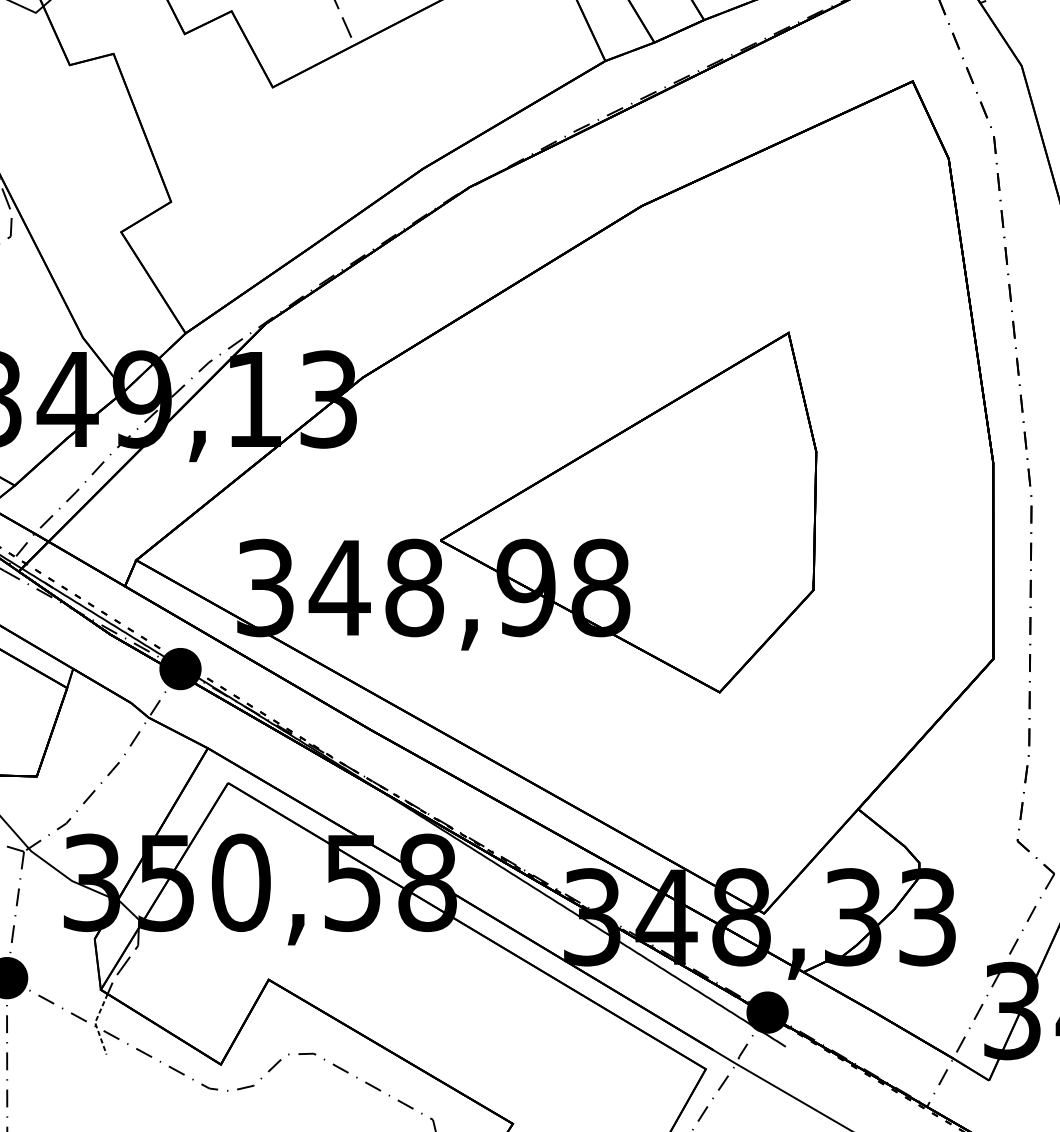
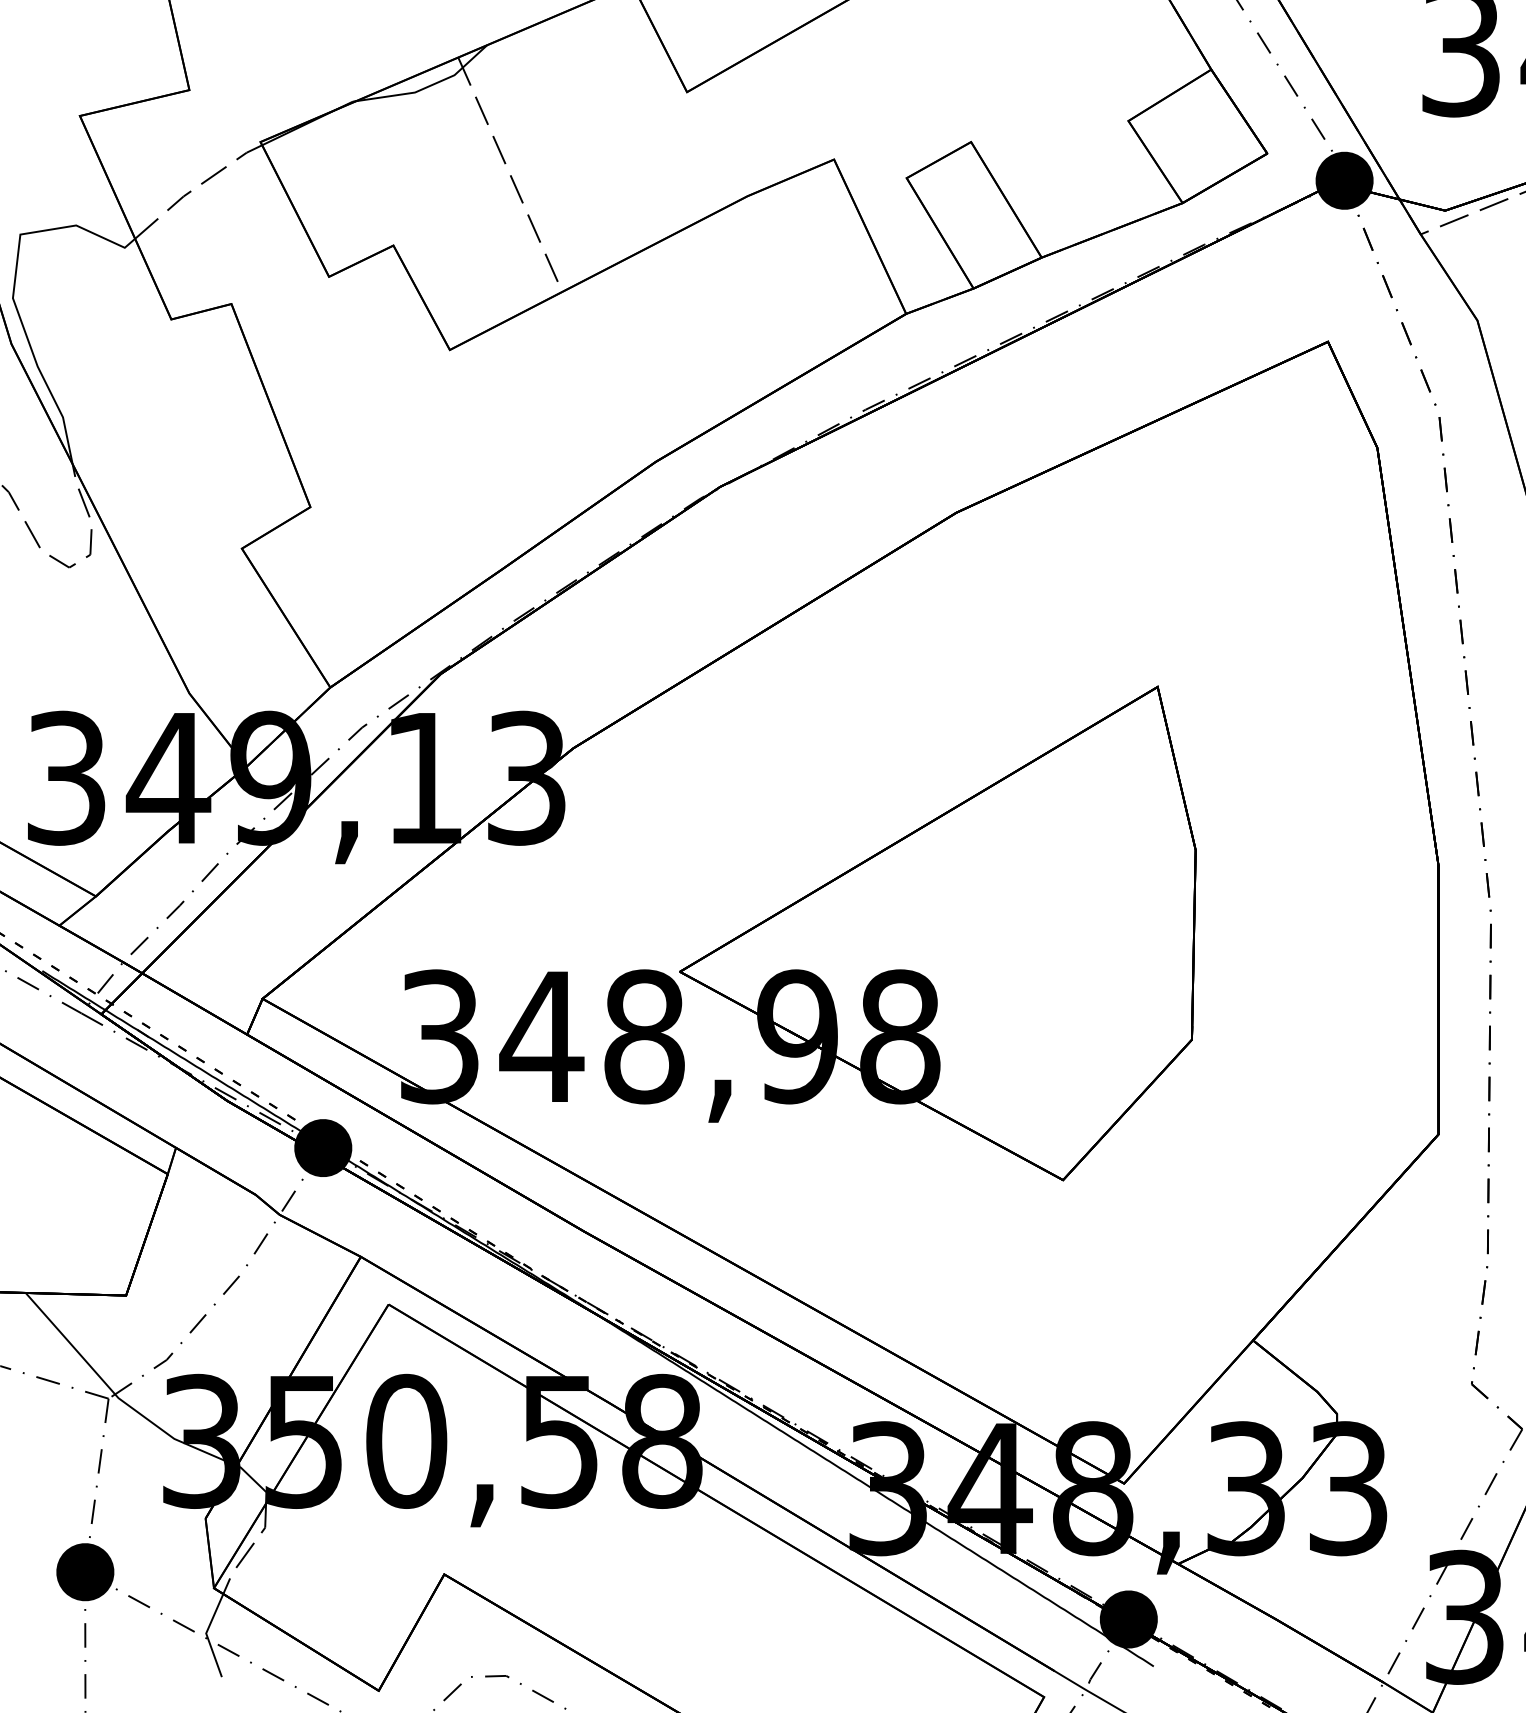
line: (95, 1024) -> (206, 1635), dashed -> solid

